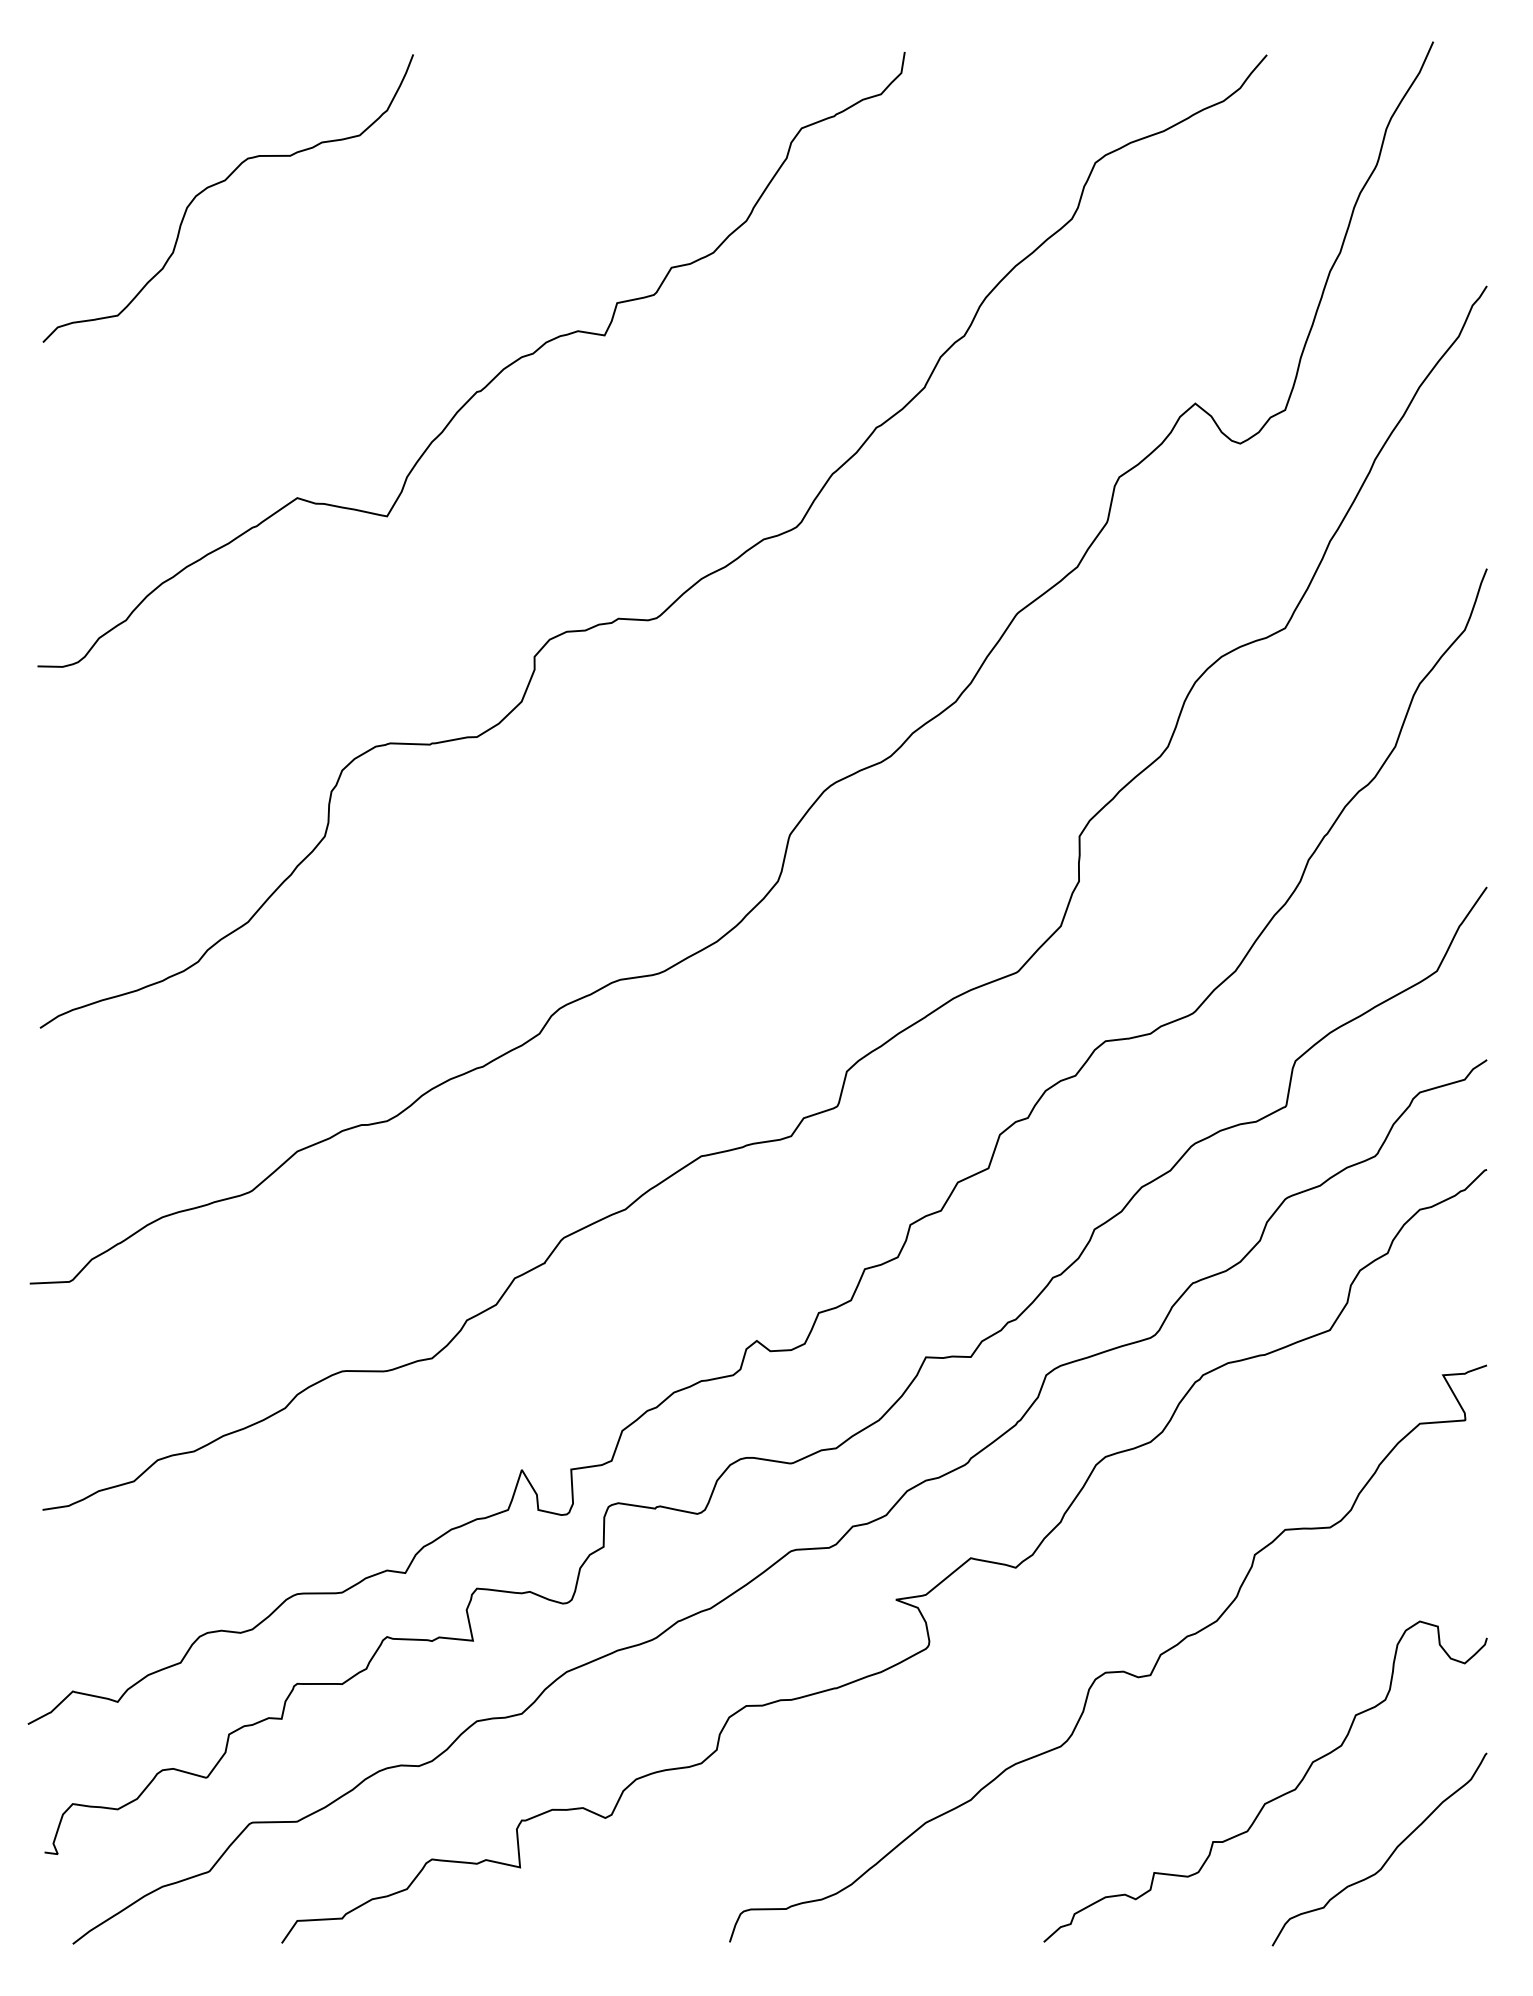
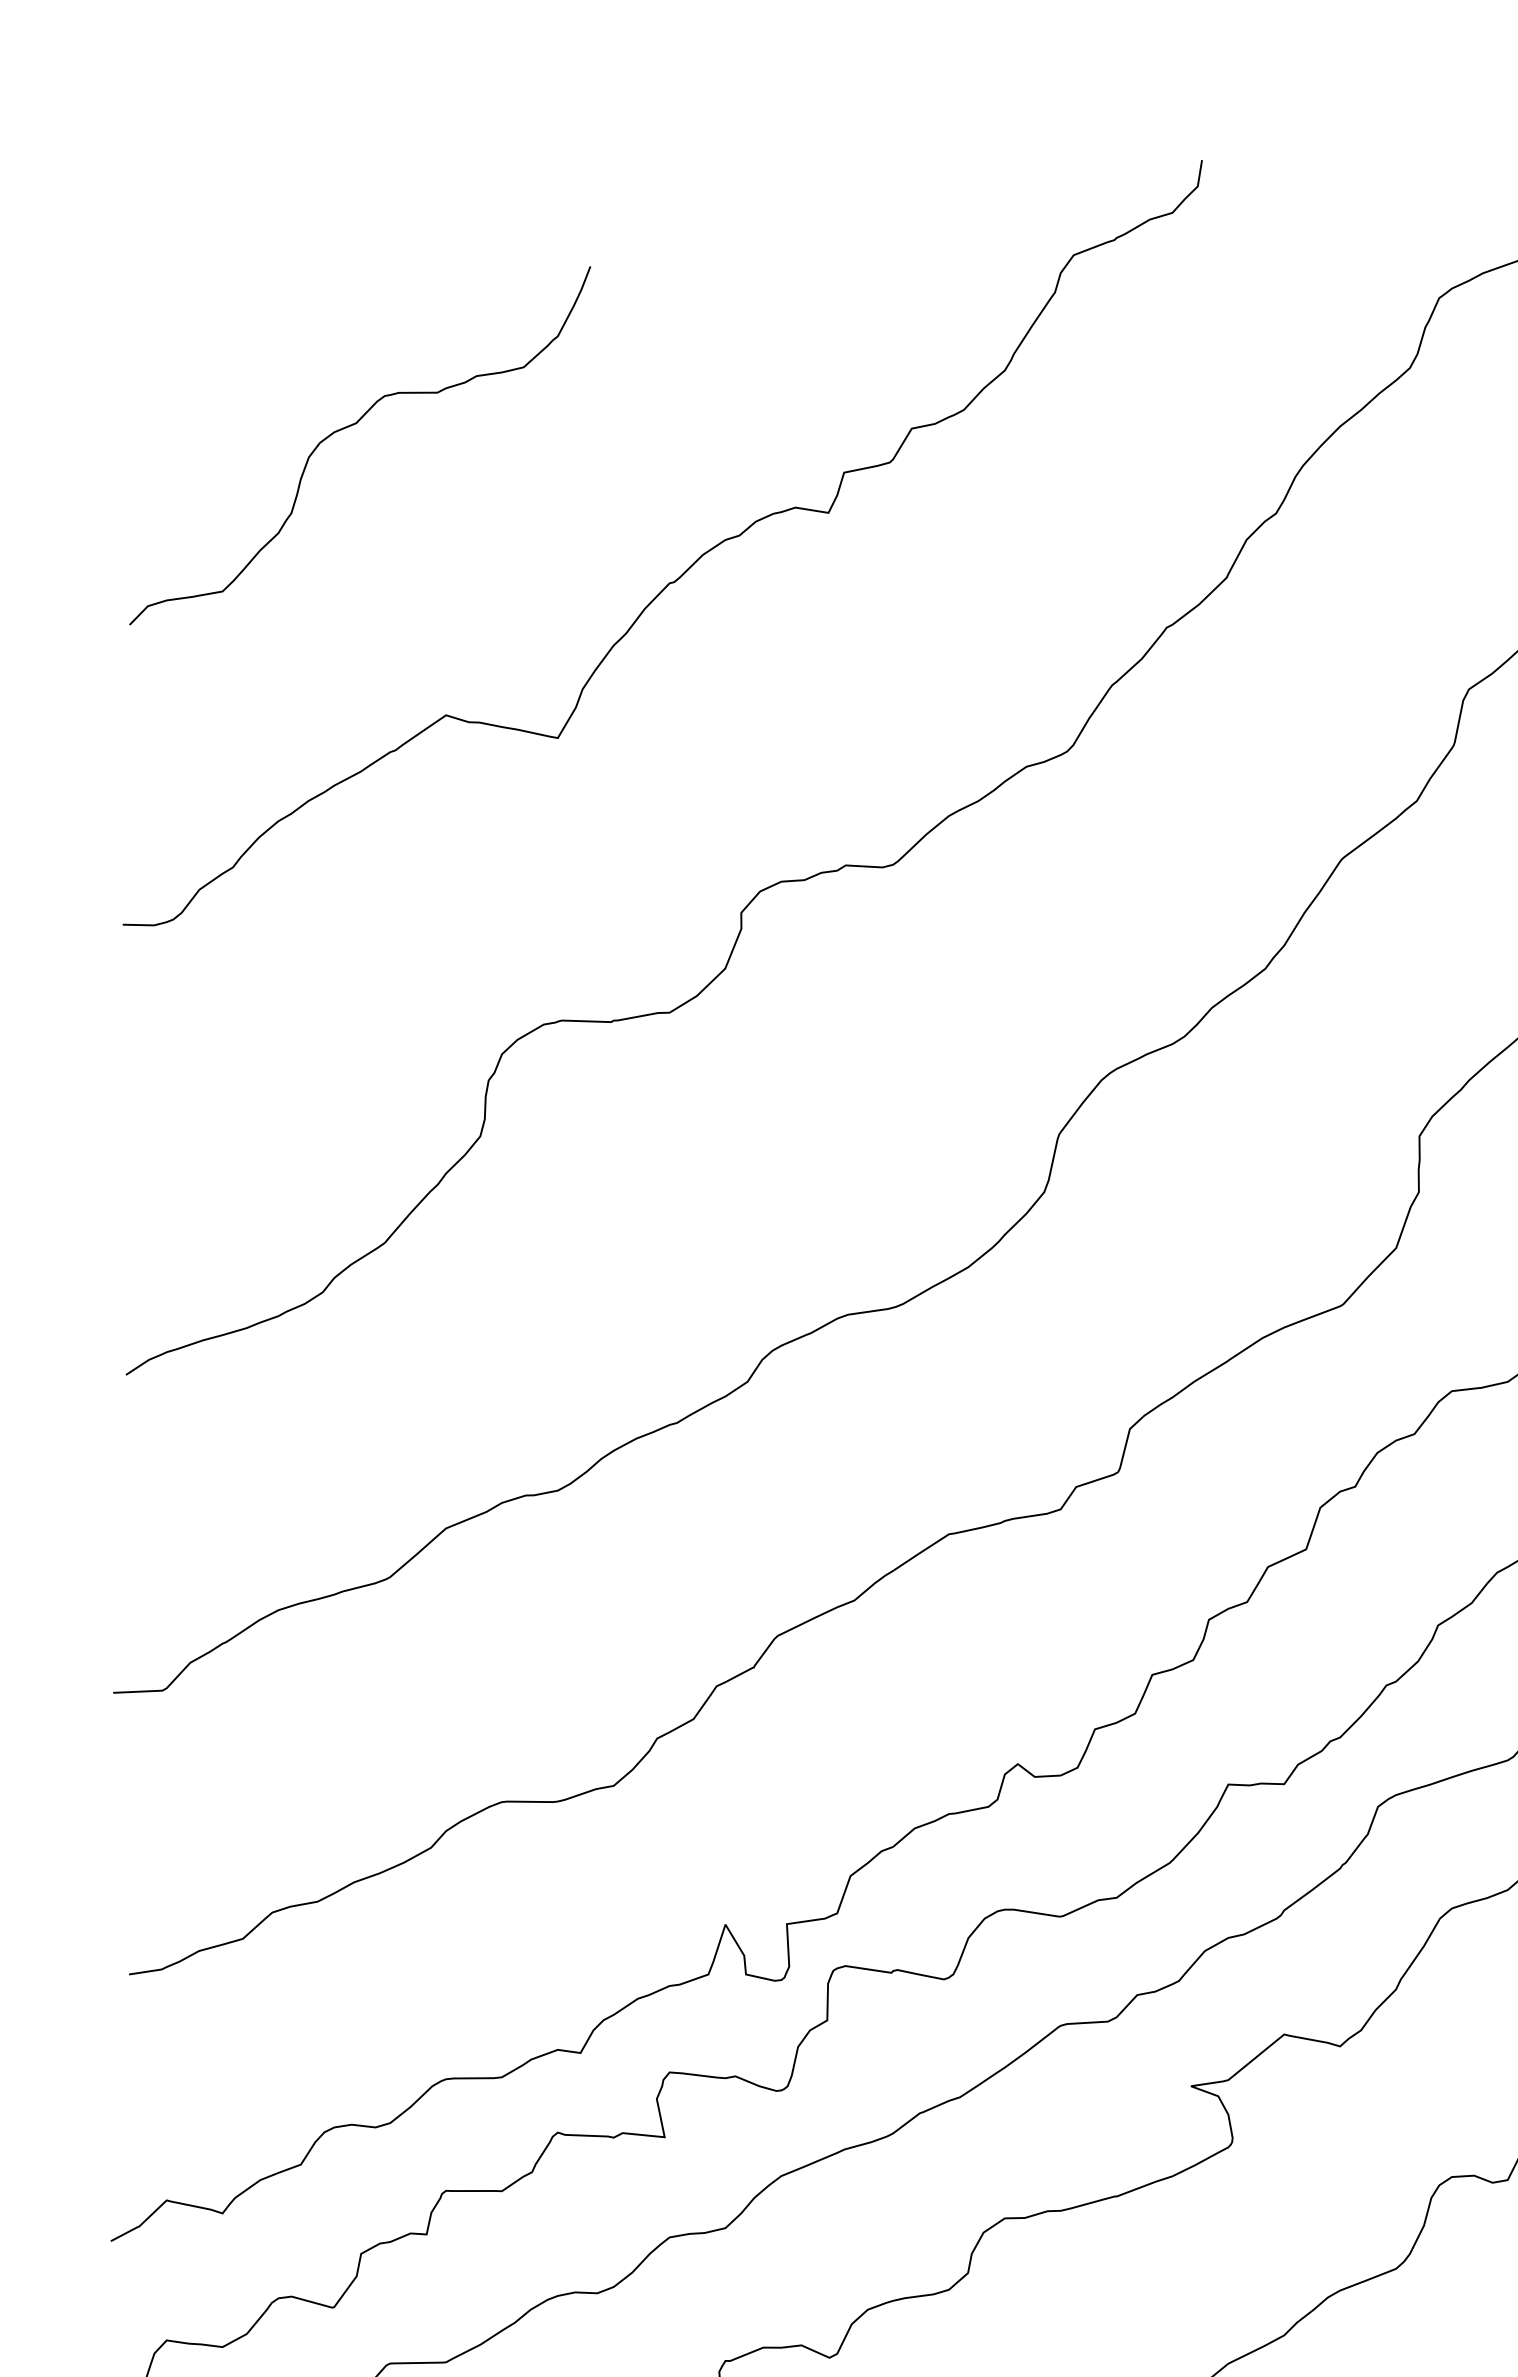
curve: (220, 183) -> (350, 427), moved

